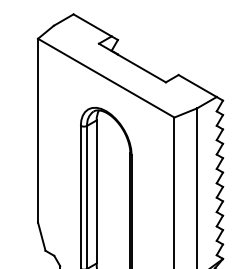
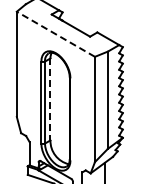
line: (105, 78) -> (55, 34), solid -> dashed
line: (96, 192) -> (50, 99), solid -> dashed

